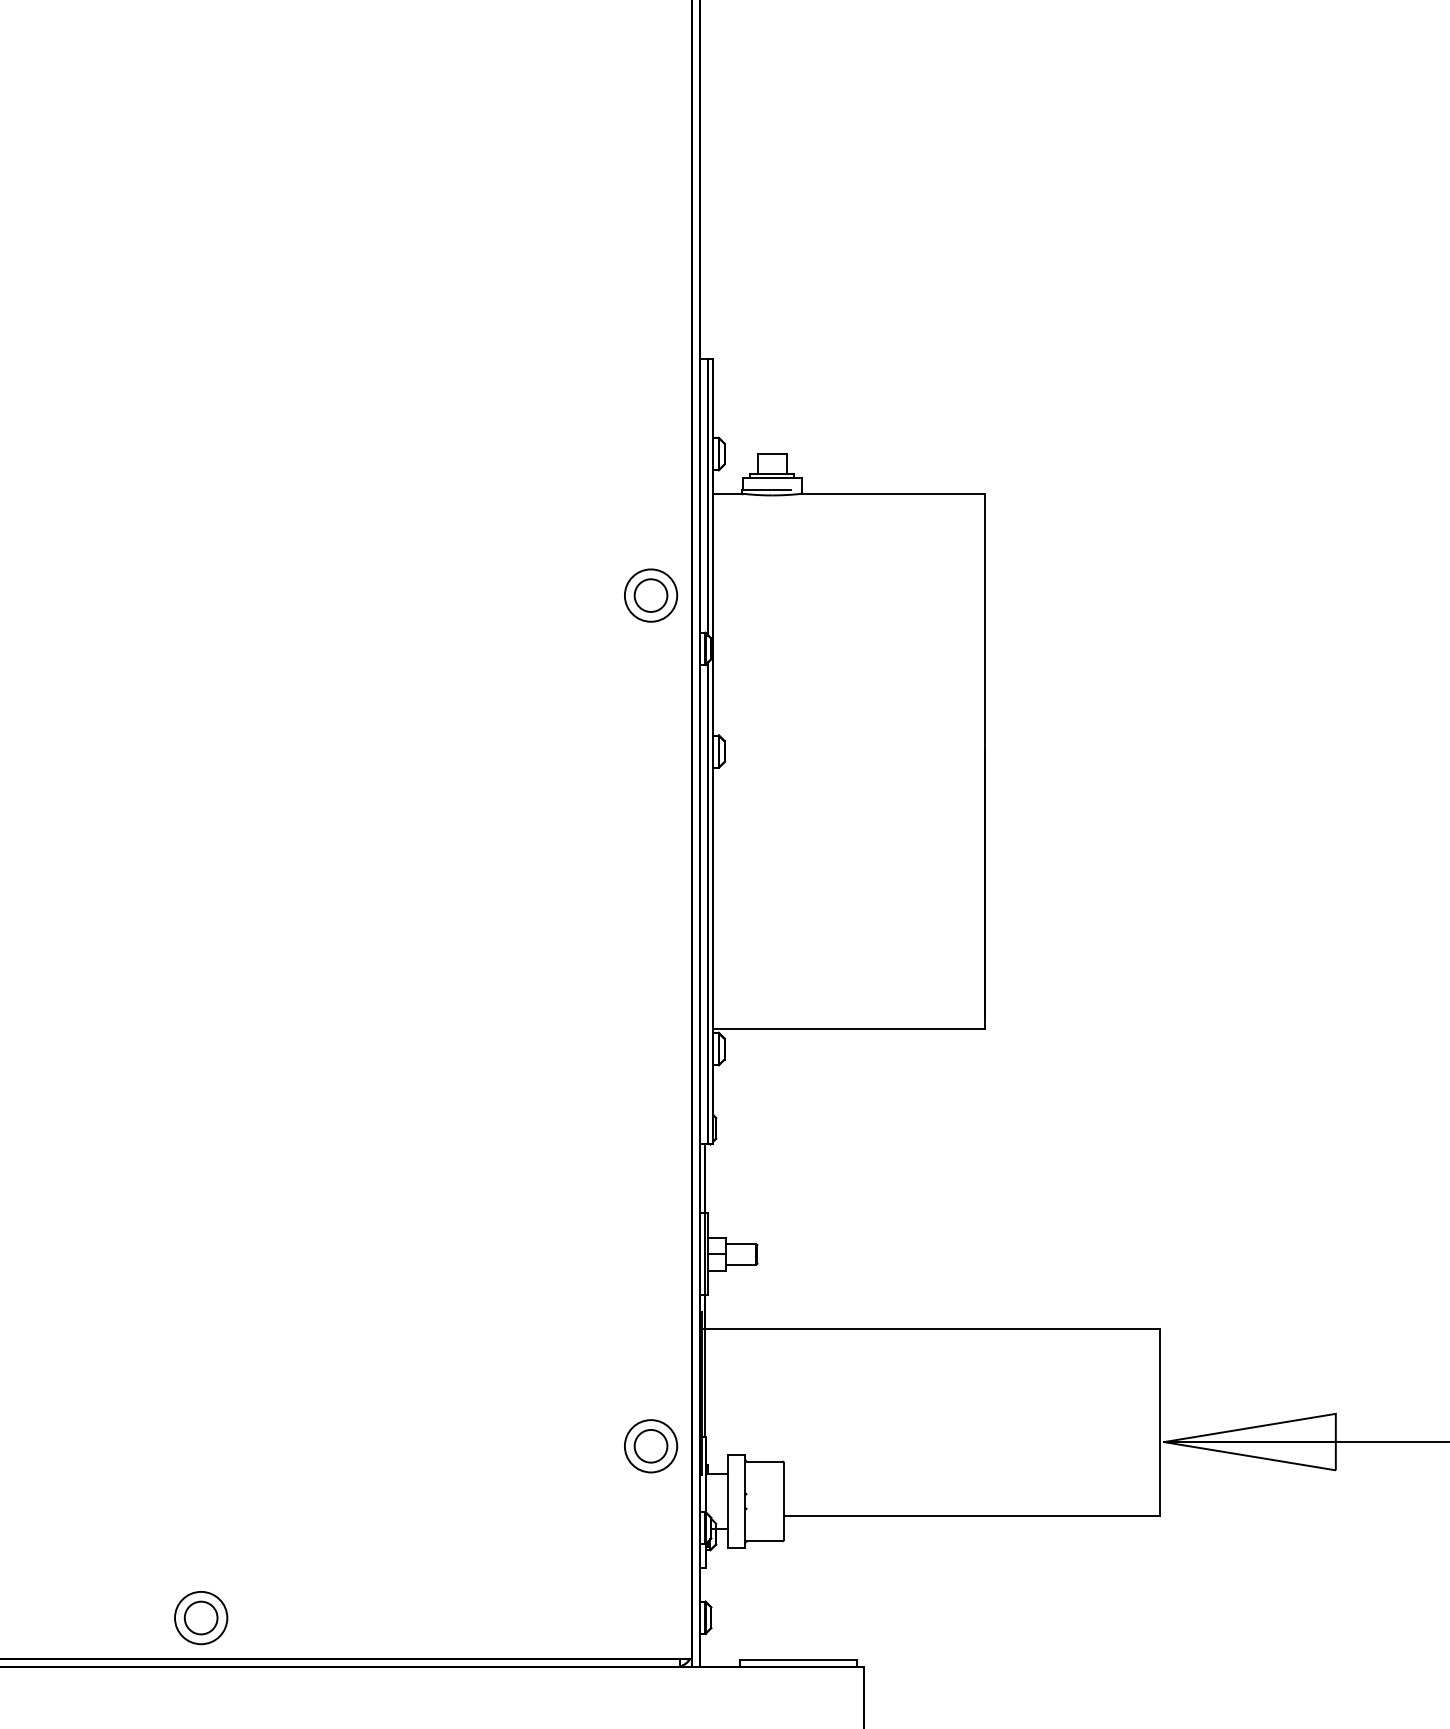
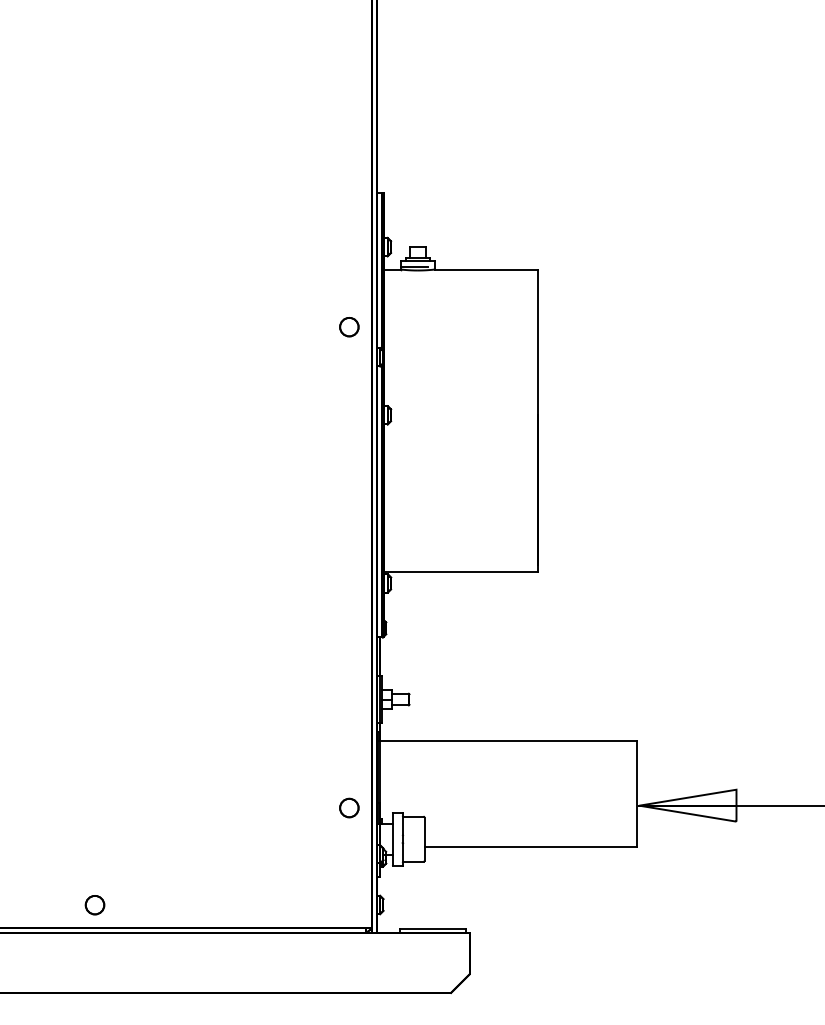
circle: (651, 594) -> (349, 326), size x0.62
circle: (651, 1445) -> (349, 807), size x0.62
circle: (200, 1616) -> (94, 904), size x0.62

